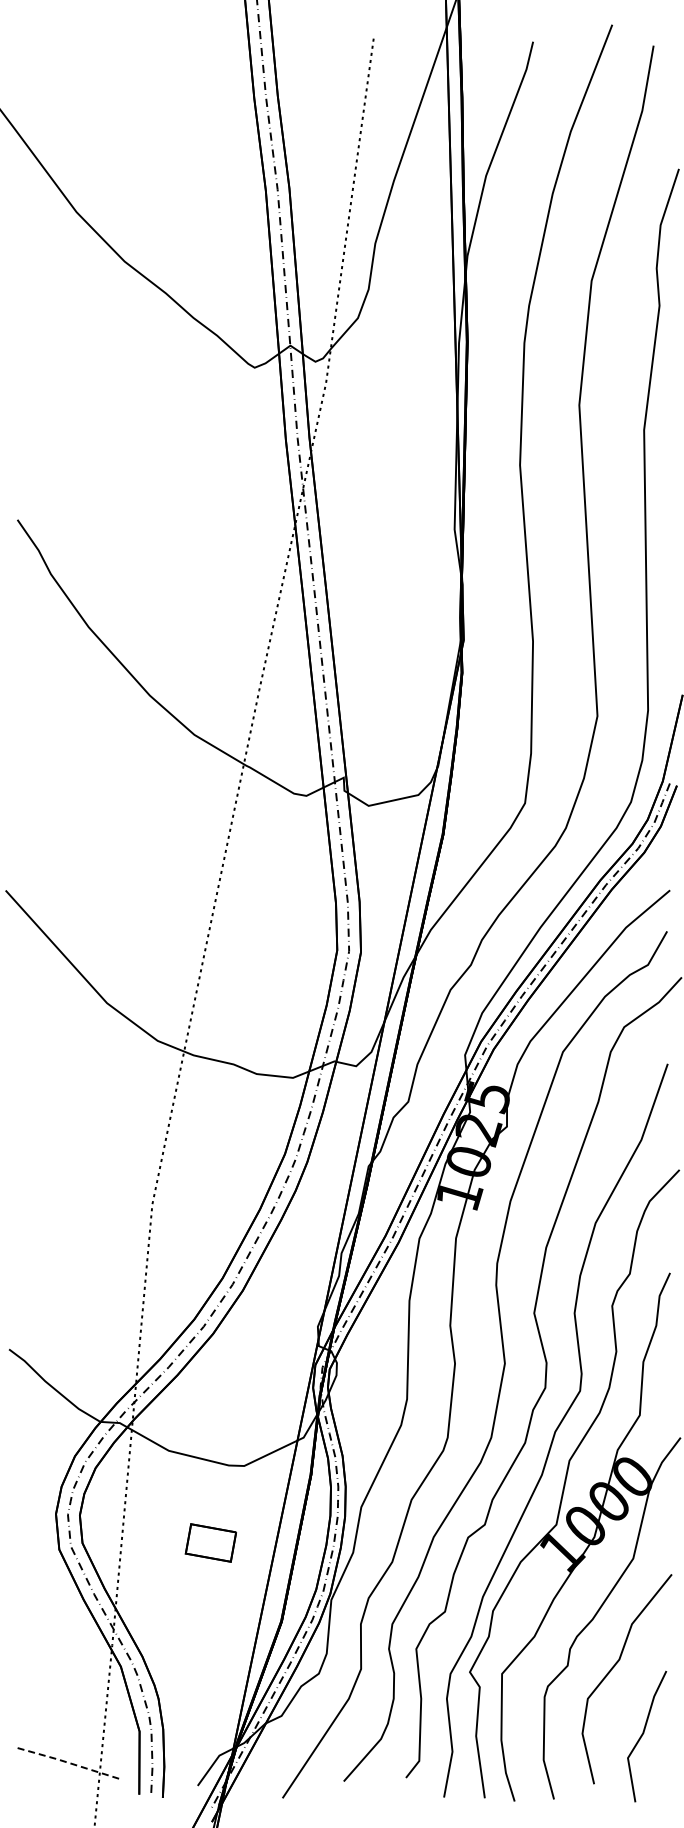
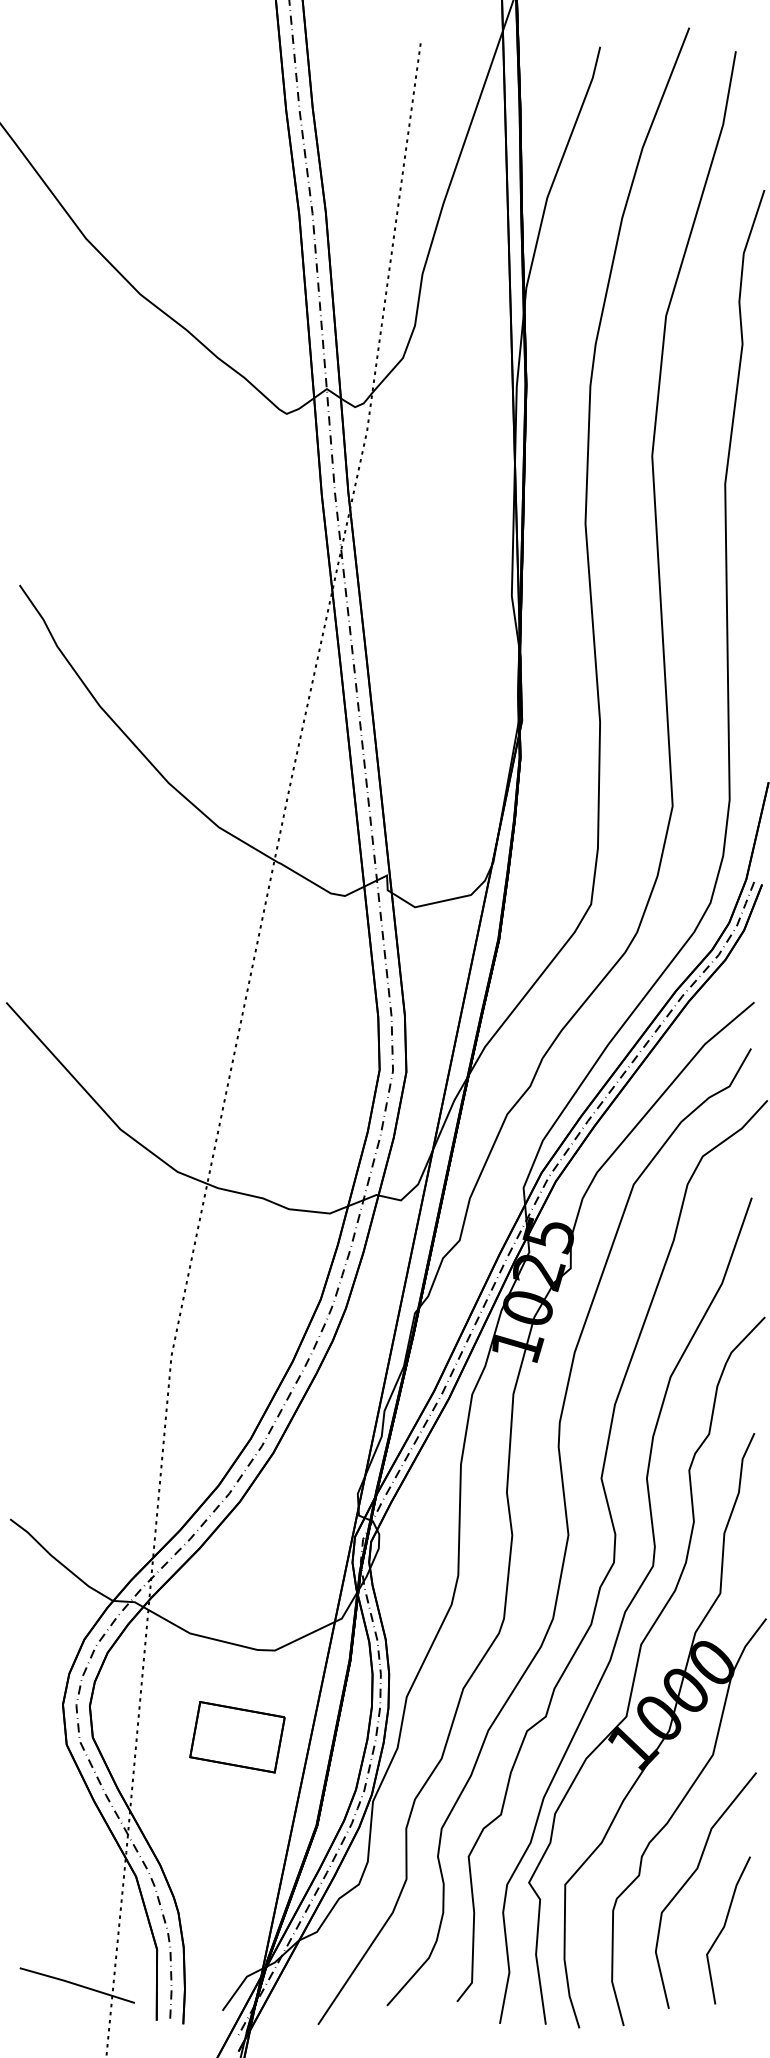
part: (210, 1542) -> (236, 1736), size x1.67
line: (644, 1733) -> (725, 1926), moved
line: (69, 1762) -> (78, 1984), dashed -> solid

